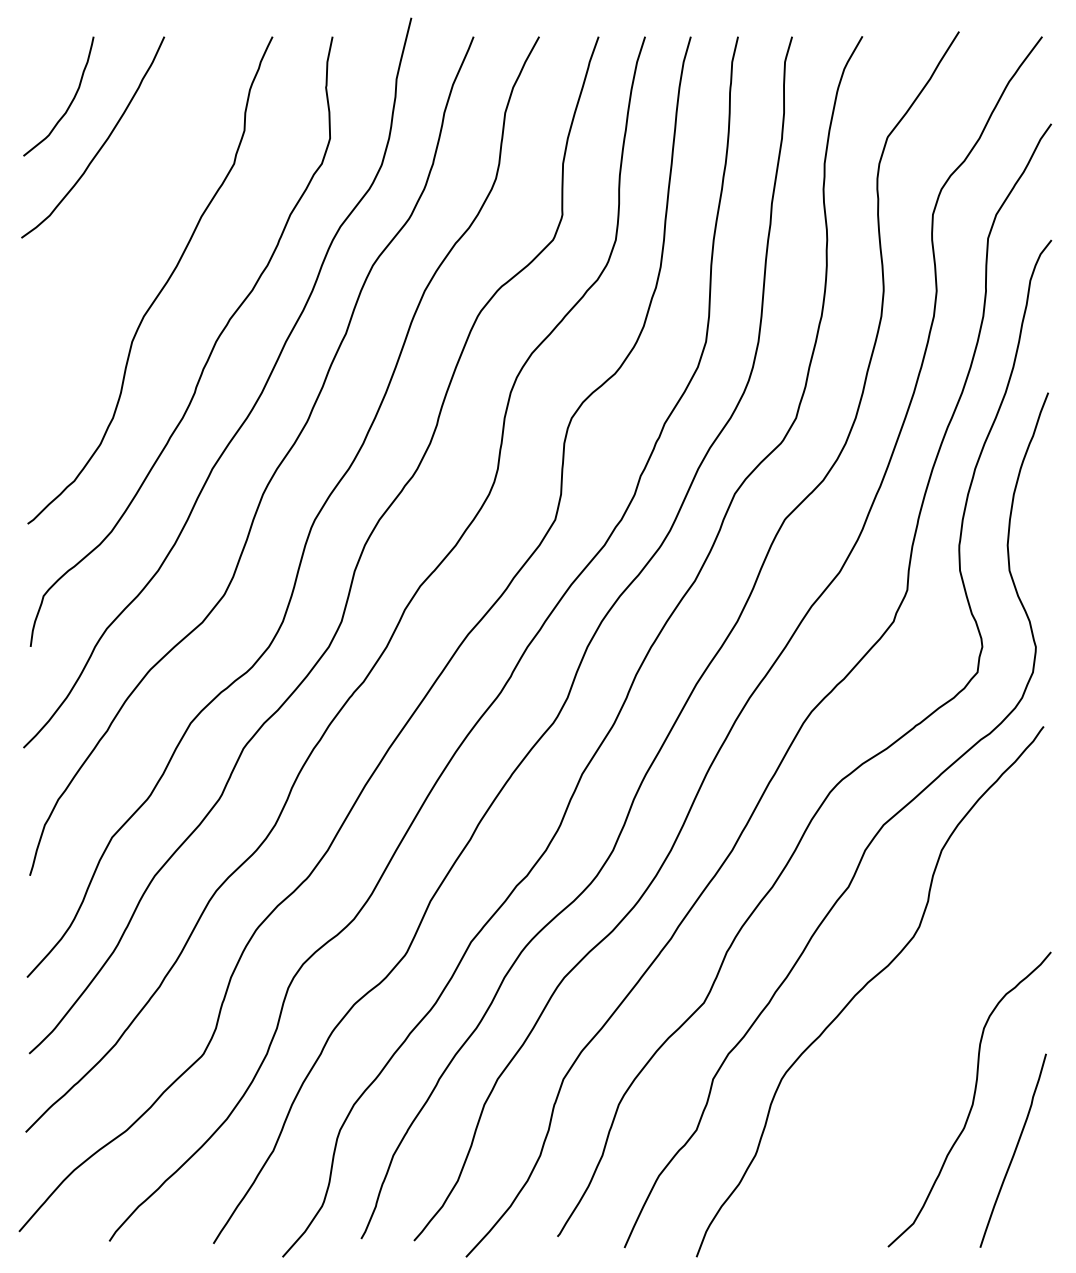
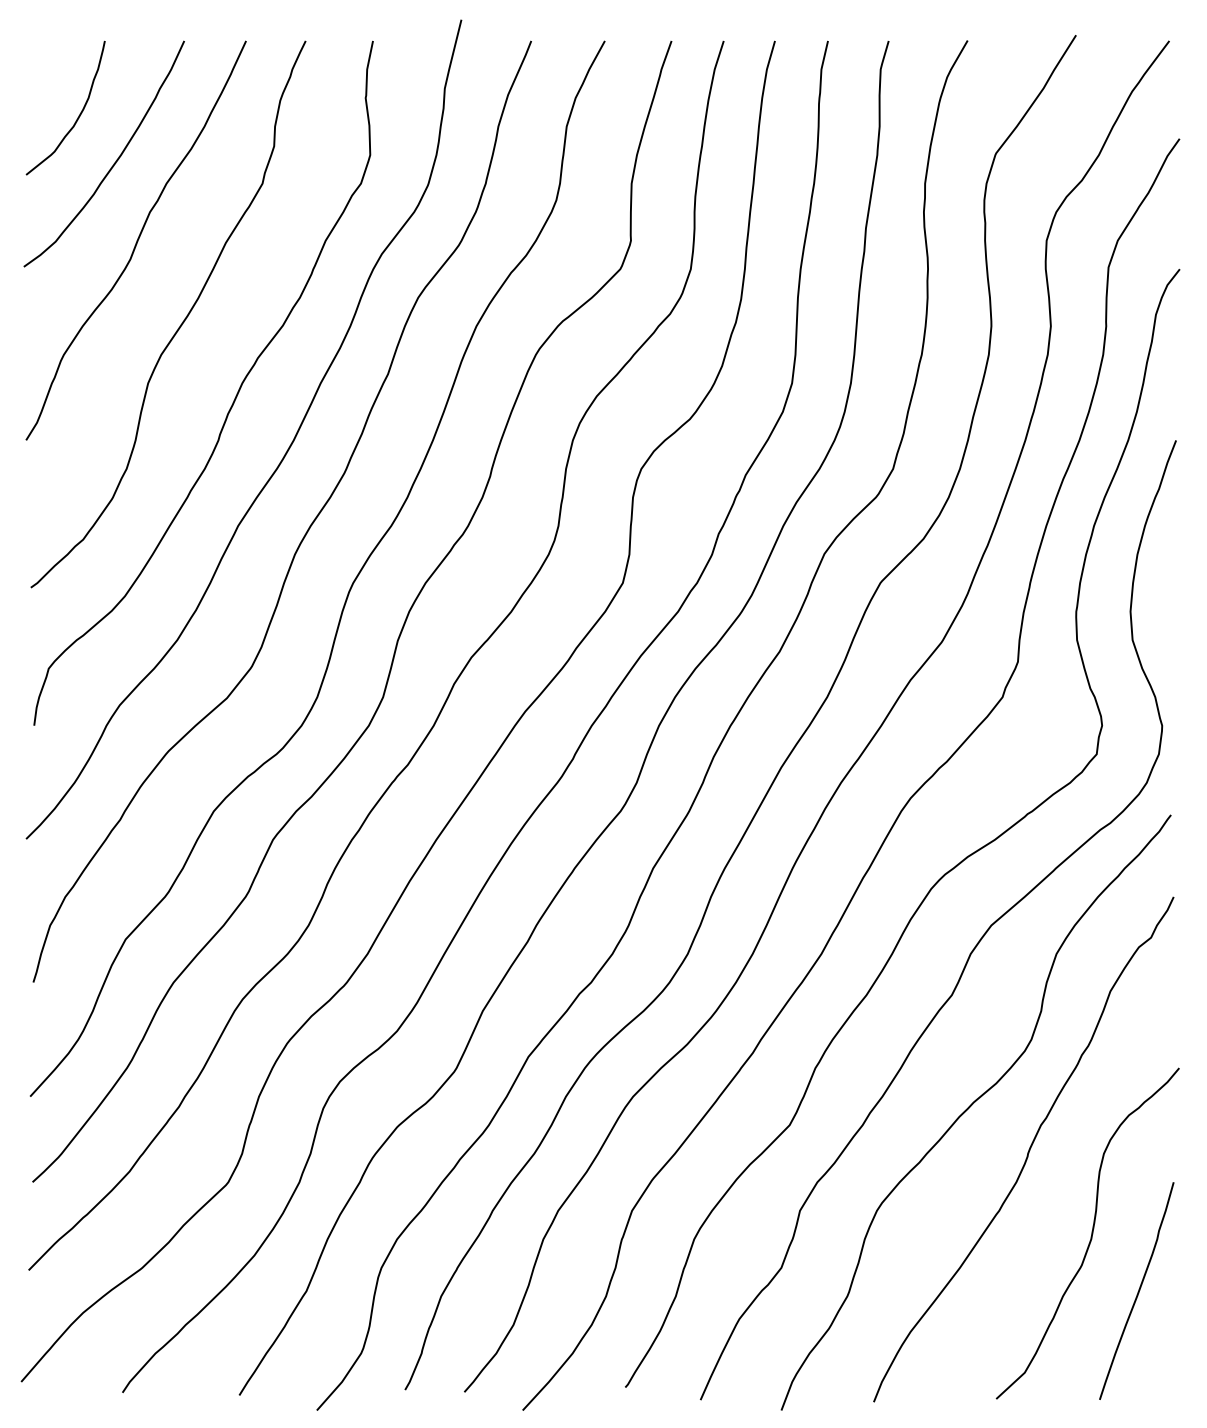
curve: (121, 214) -> (136, 240), added
curve: (916, 1024) -> (1028, 1149), added

